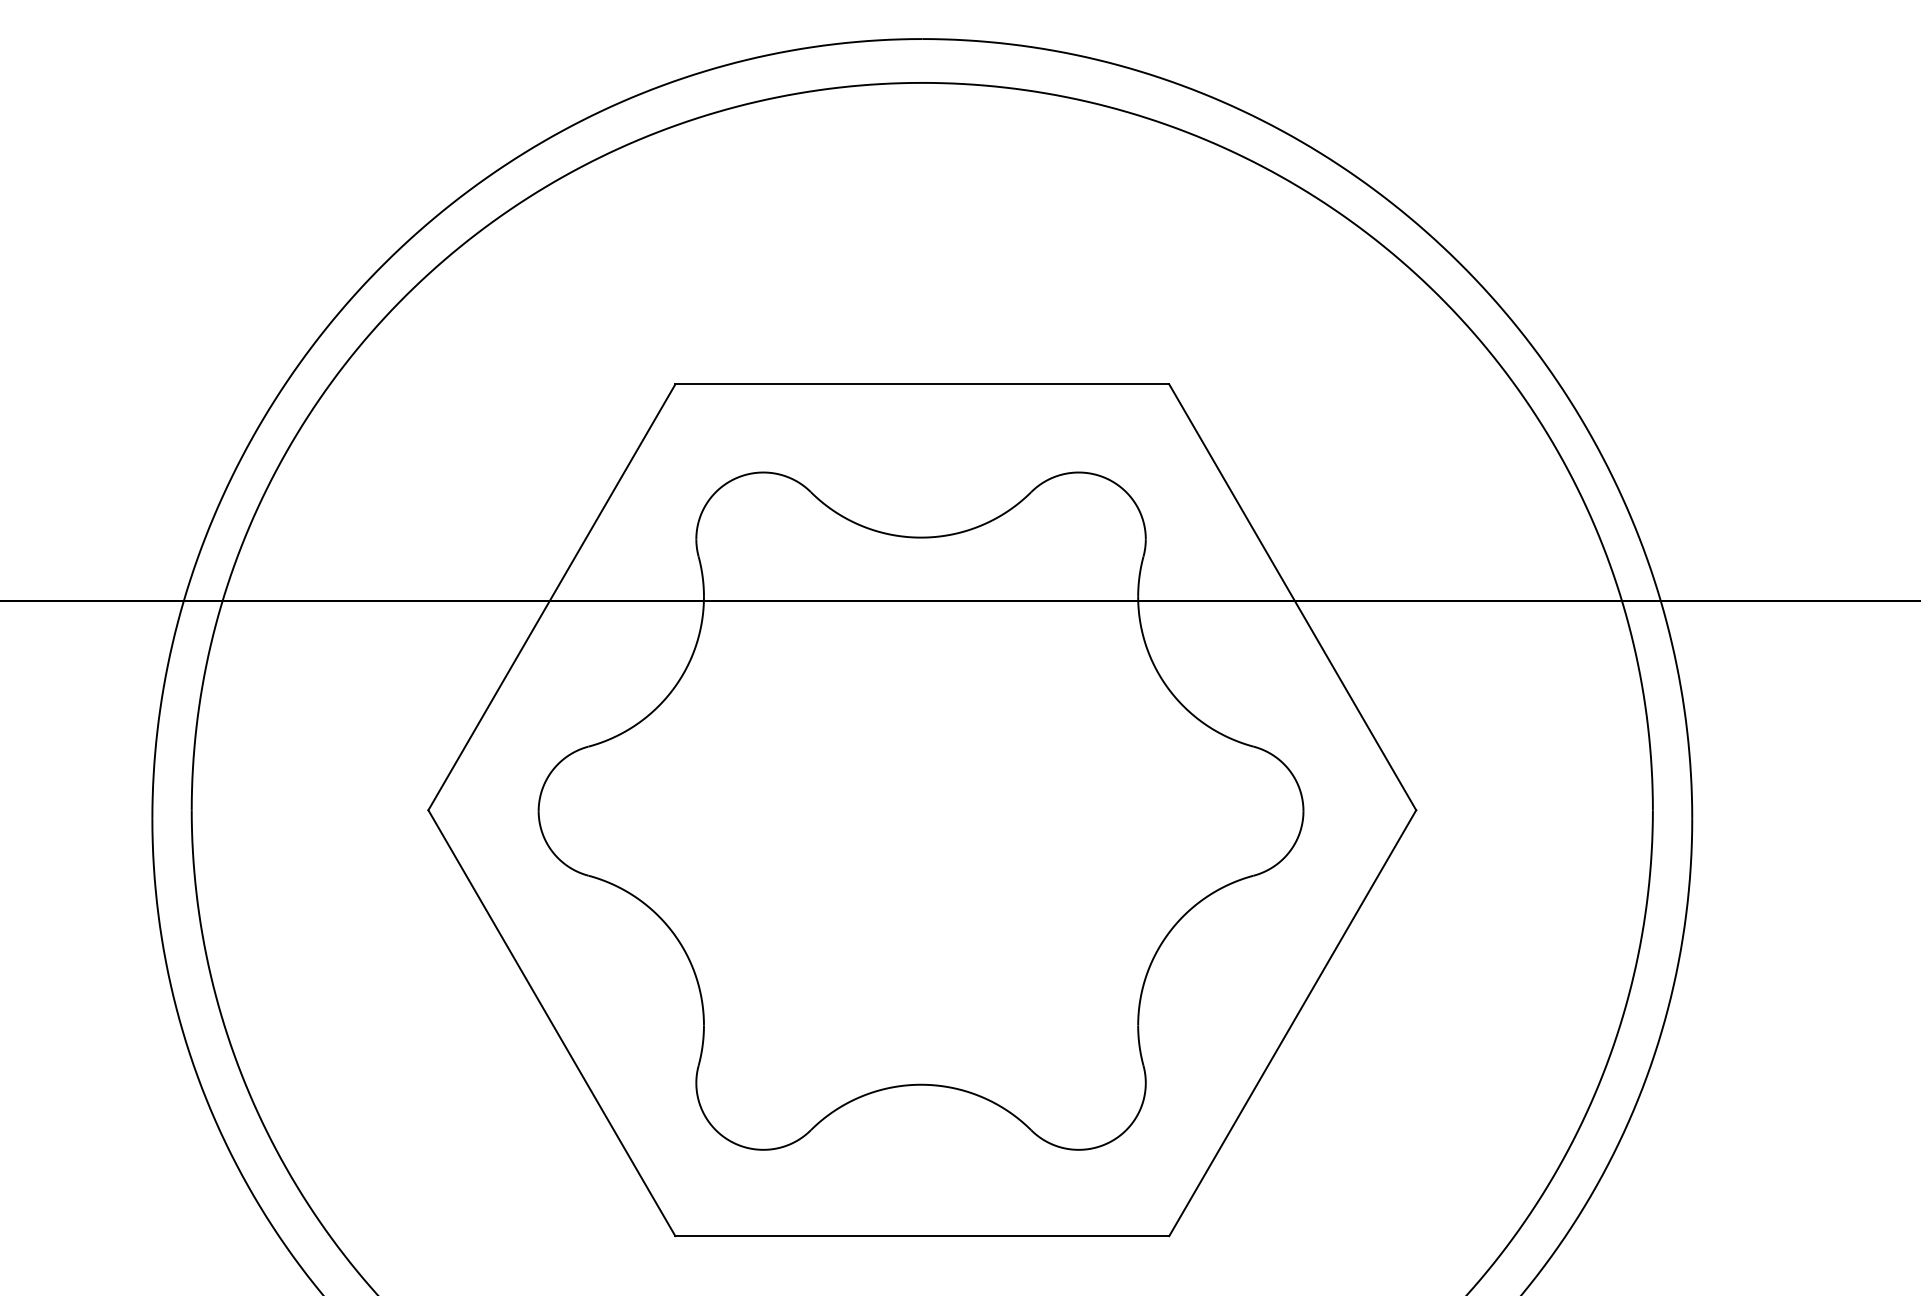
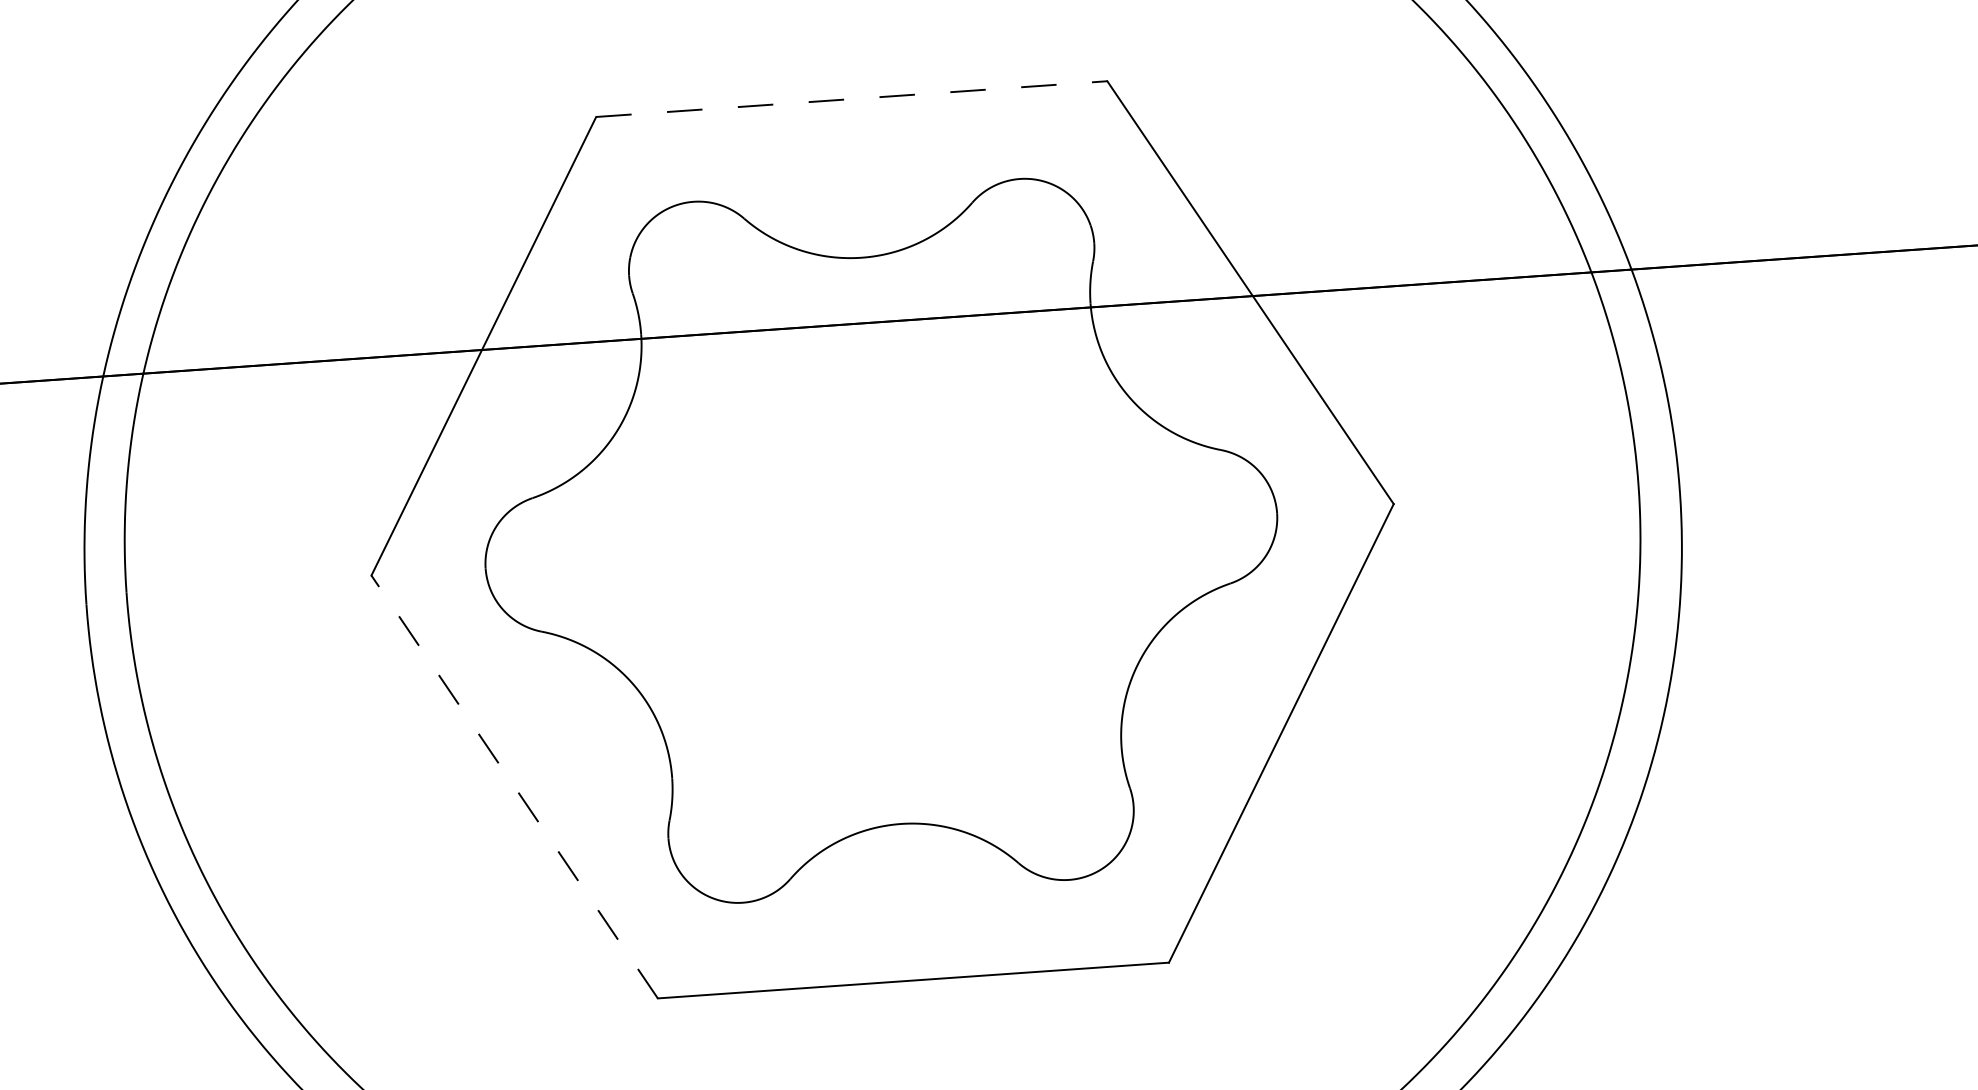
line: (922, 384) -> (851, 99), solid -> dashed
line: (551, 1022) -> (514, 786), solid -> dashed

